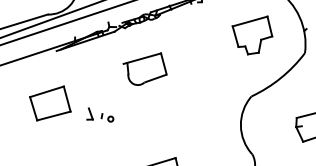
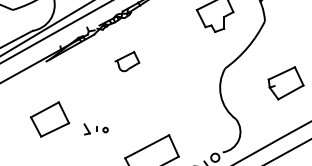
part: (145, 68) -> (127, 61), size x0.6
part: (51, 103) -> (50, 119), moved
part: (99, 116) -> (95, 129), moved

